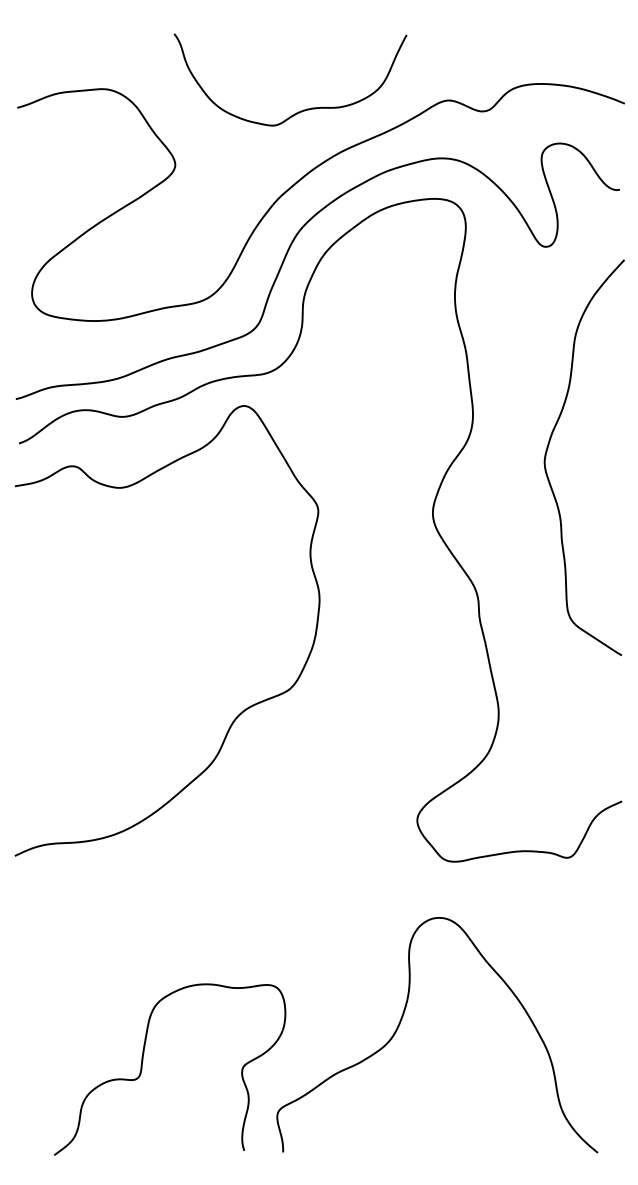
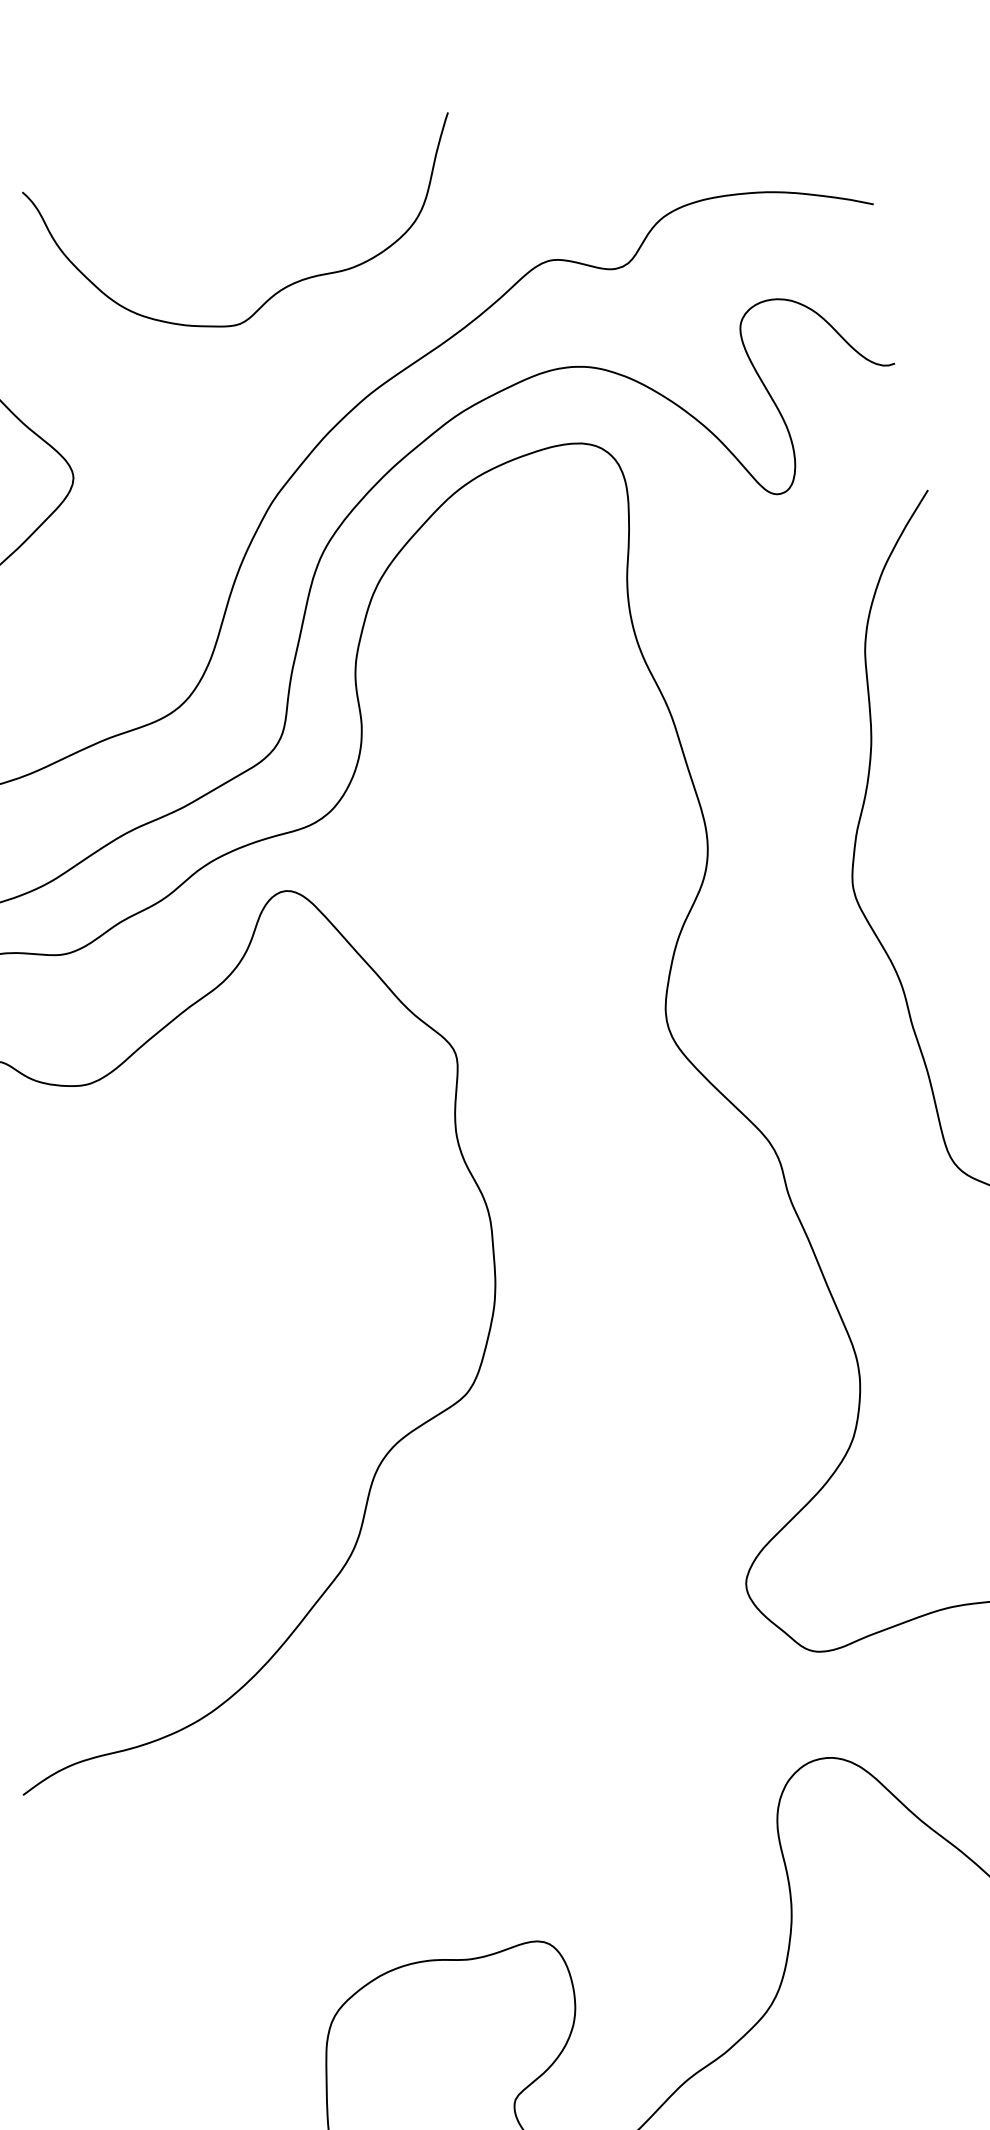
curve: (300, 110) -> (280, 287), moved

